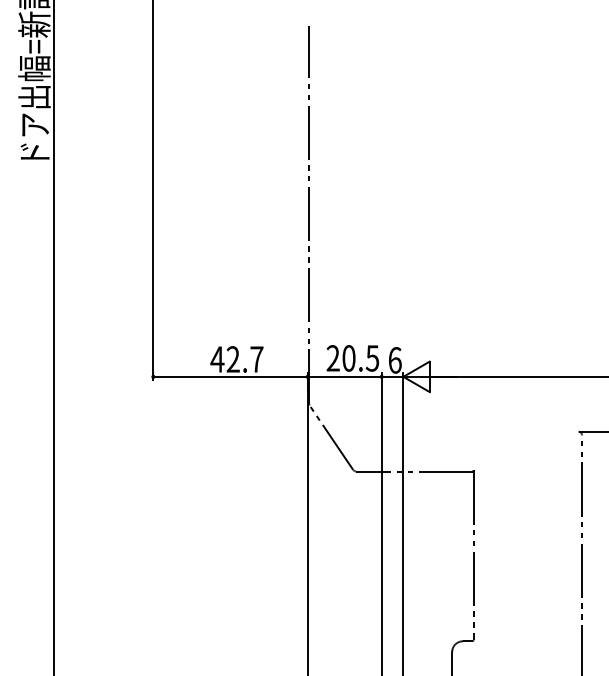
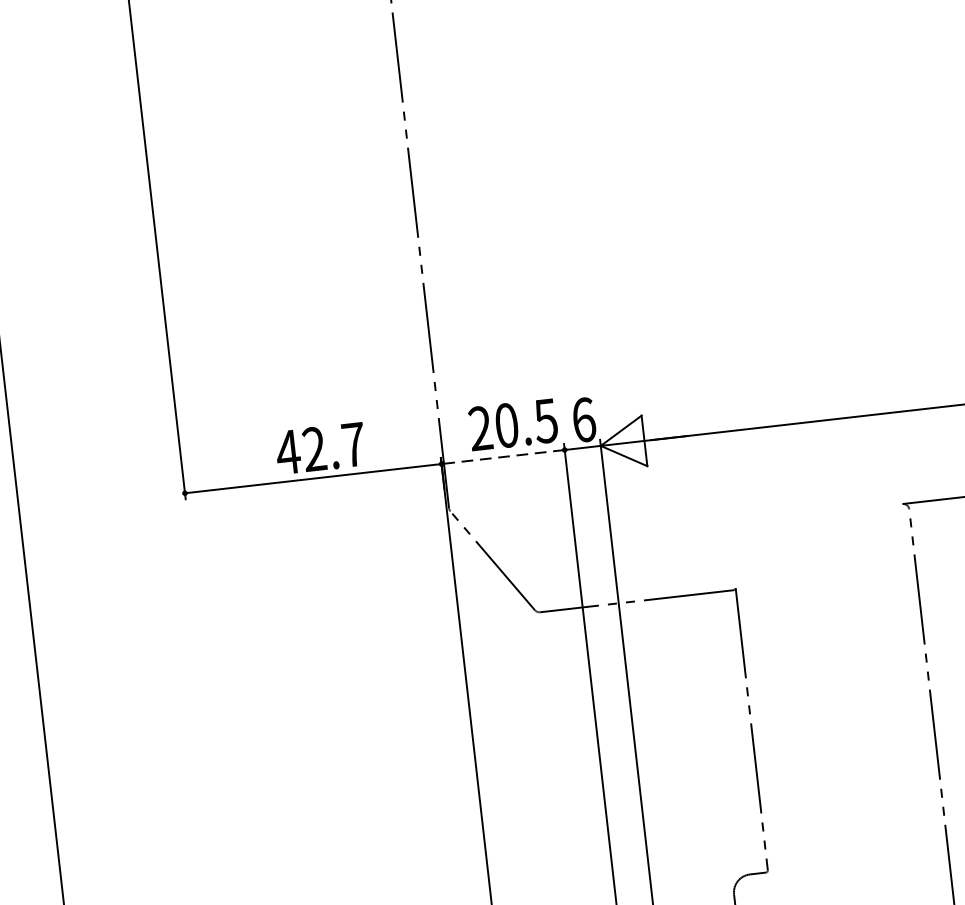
line: (344, 376) -> (502, 456), solid -> dashed

